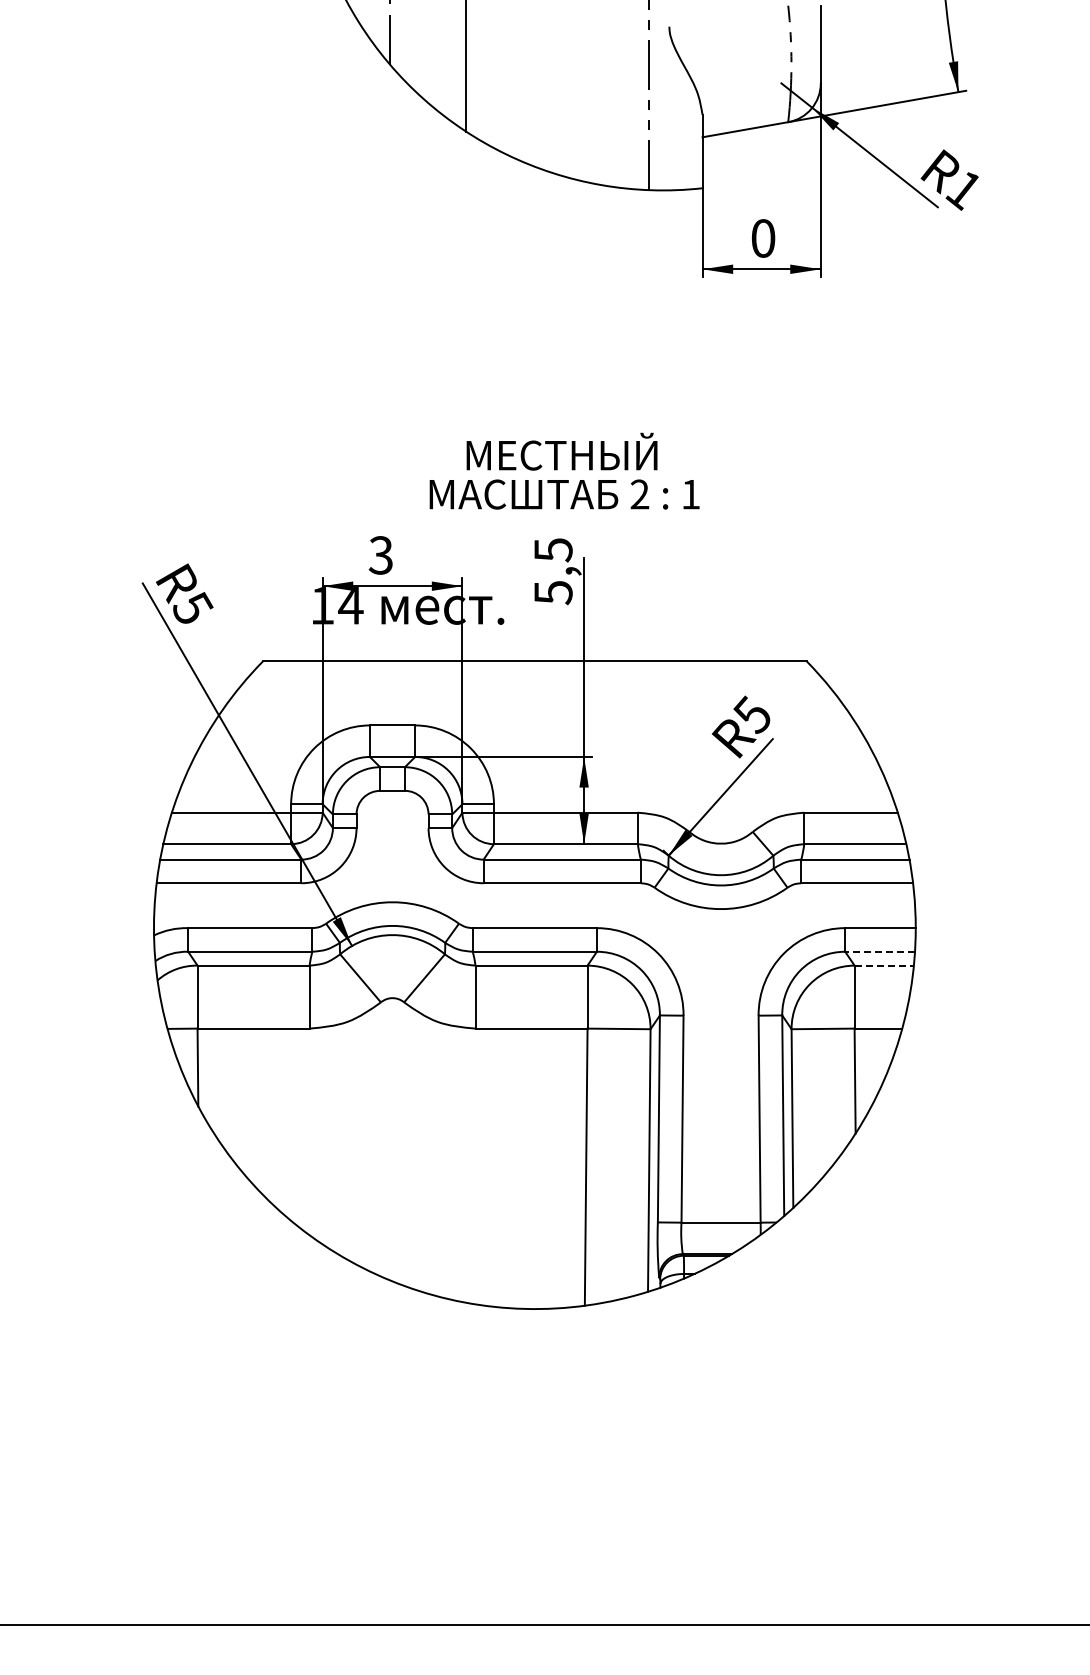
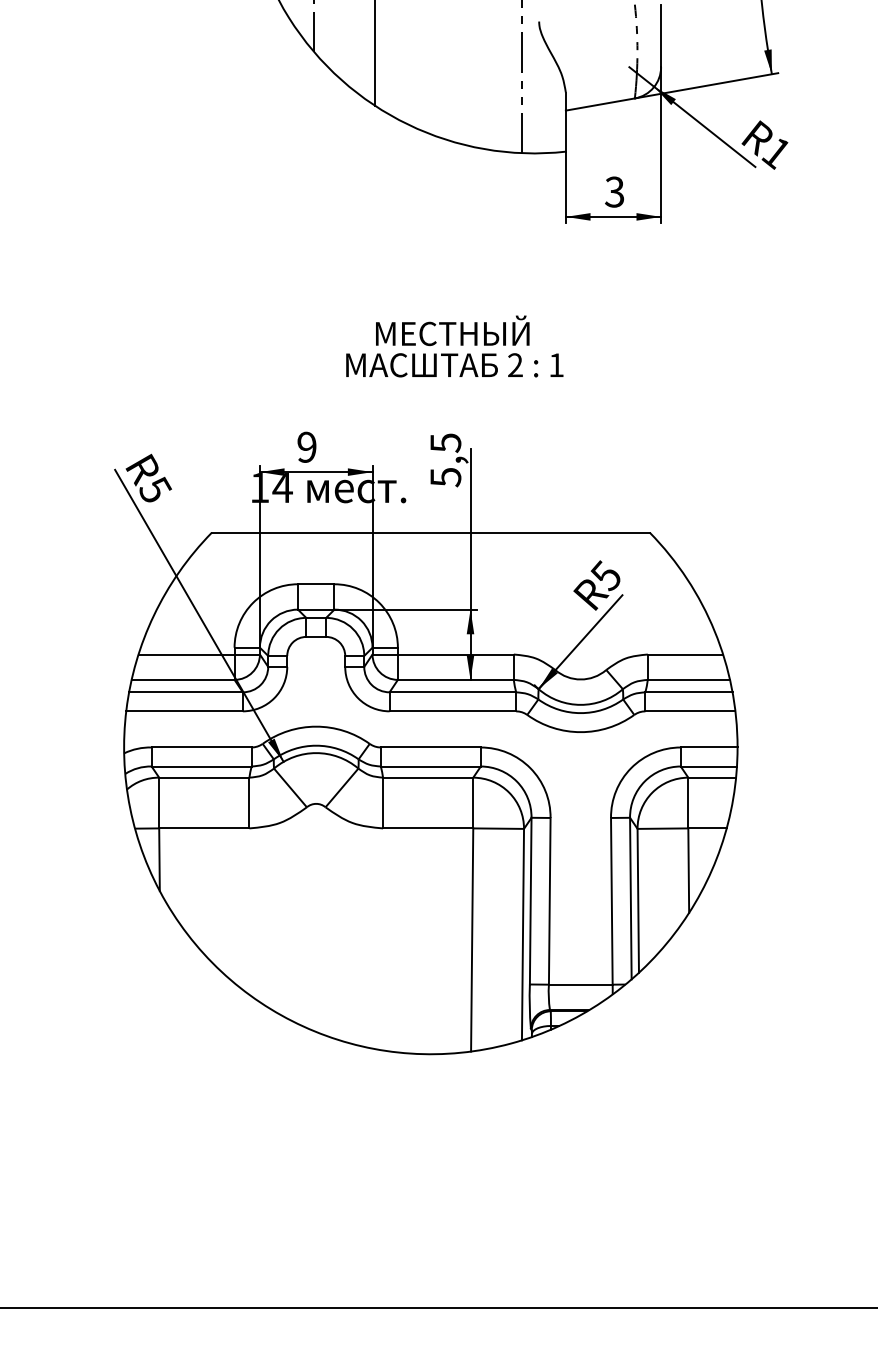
text: (763, 238) -> (614, 192), 0 -> 3
text: (564, 470) -> (454, 345), moved
text: (380, 555) -> (306, 447), 3 -> 9
line: (880, 951) -> (709, 766), dashed -> solid
line: (884, 965) -> (712, 777), dashed -> solid

